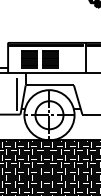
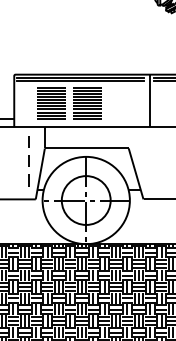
line: (16, 95) -> (28, 166), solid -> dashed

